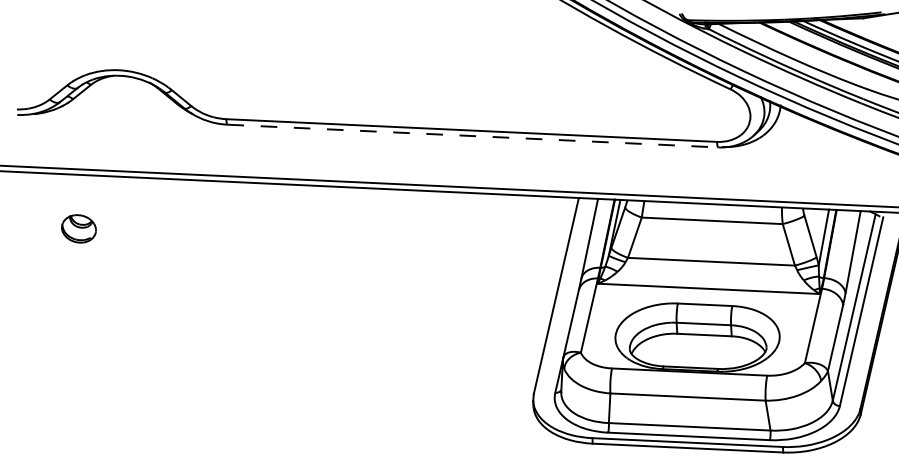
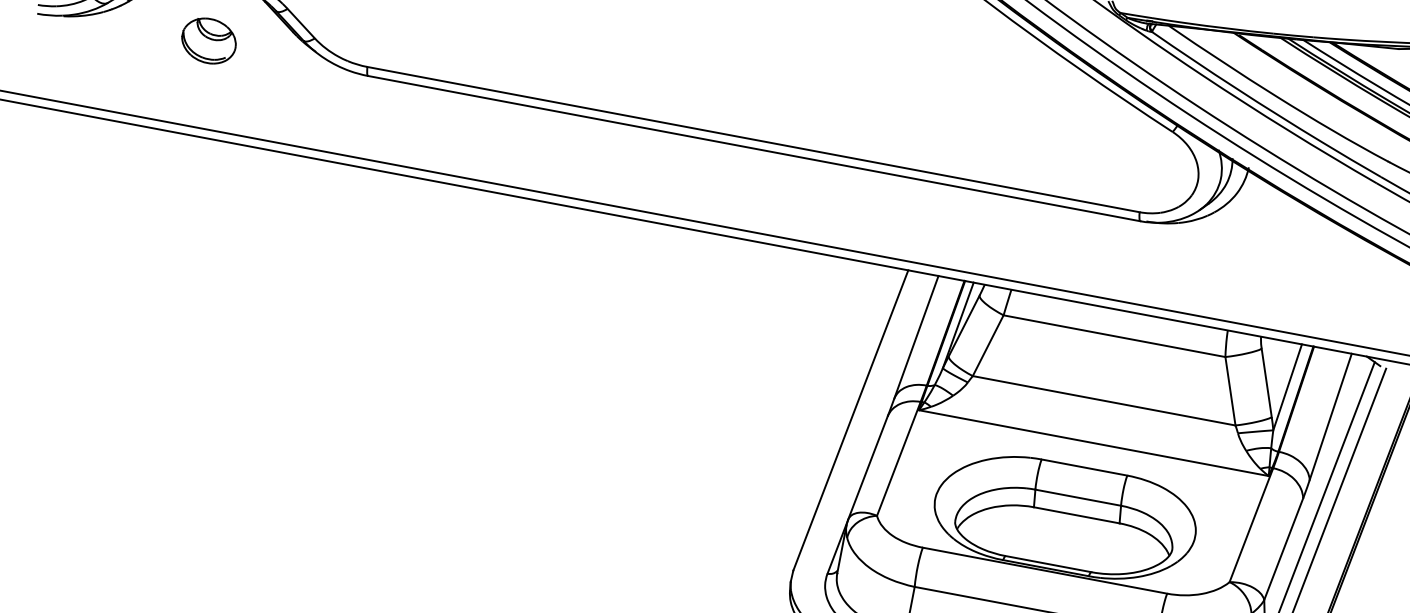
line: (472, 136) -> (753, 149), dashed -> solid
part: (78, 228) -> (208, 40), moved

